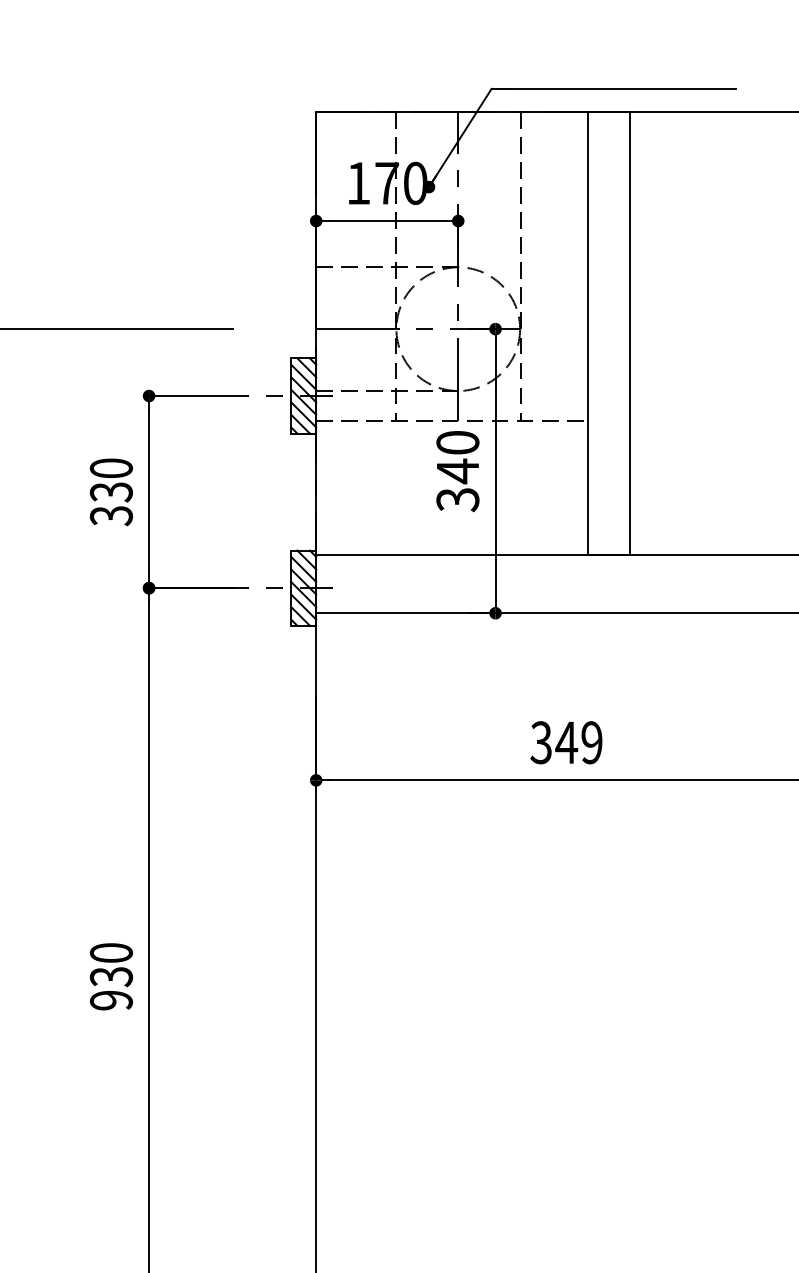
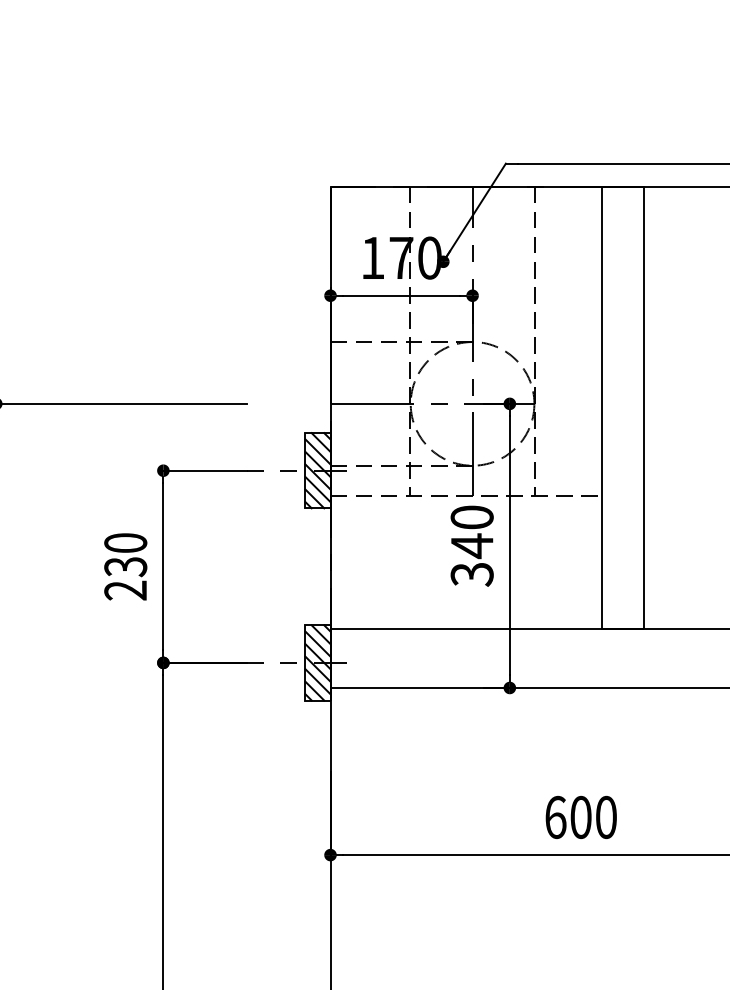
text: (111, 516) -> (125, 591), 330 -> 230
text: (566, 742) -> (580, 817), 349 -> 600

